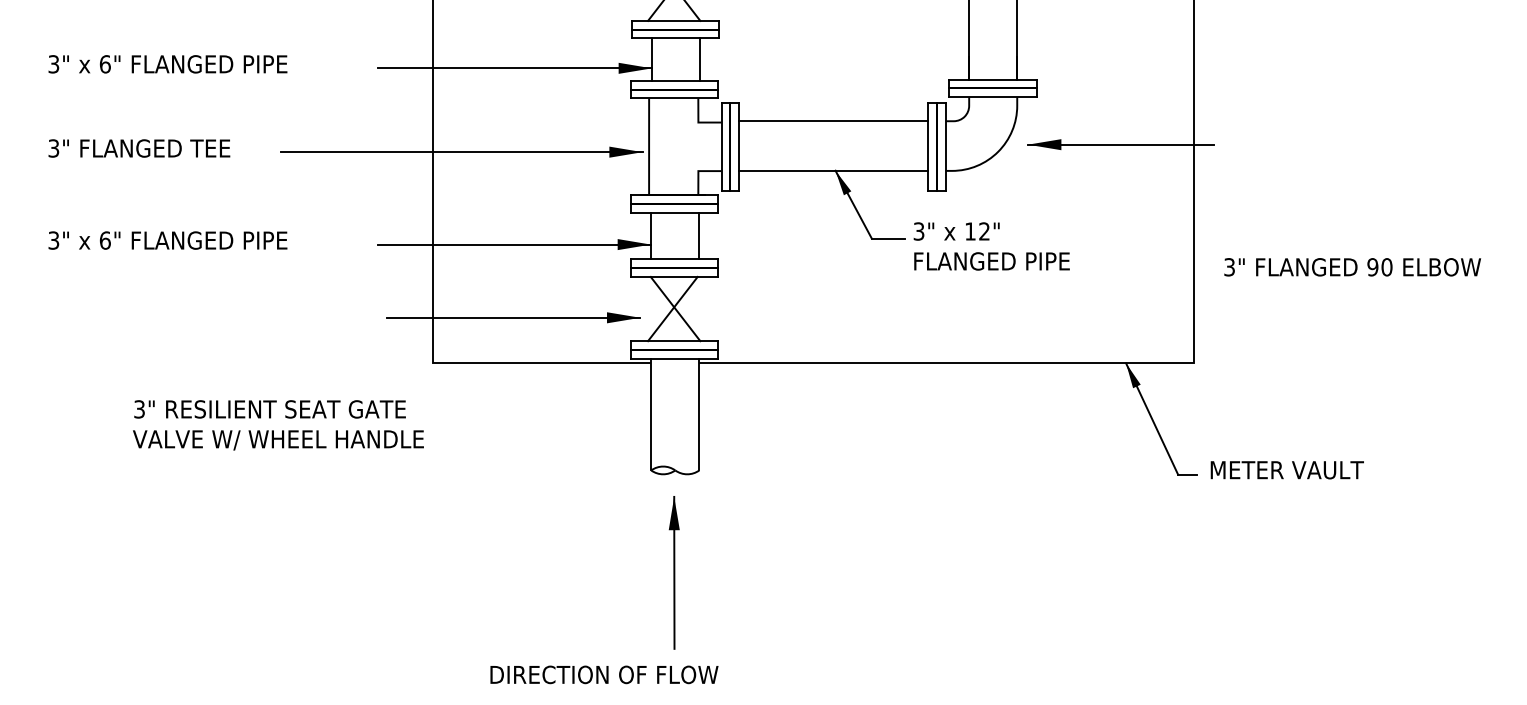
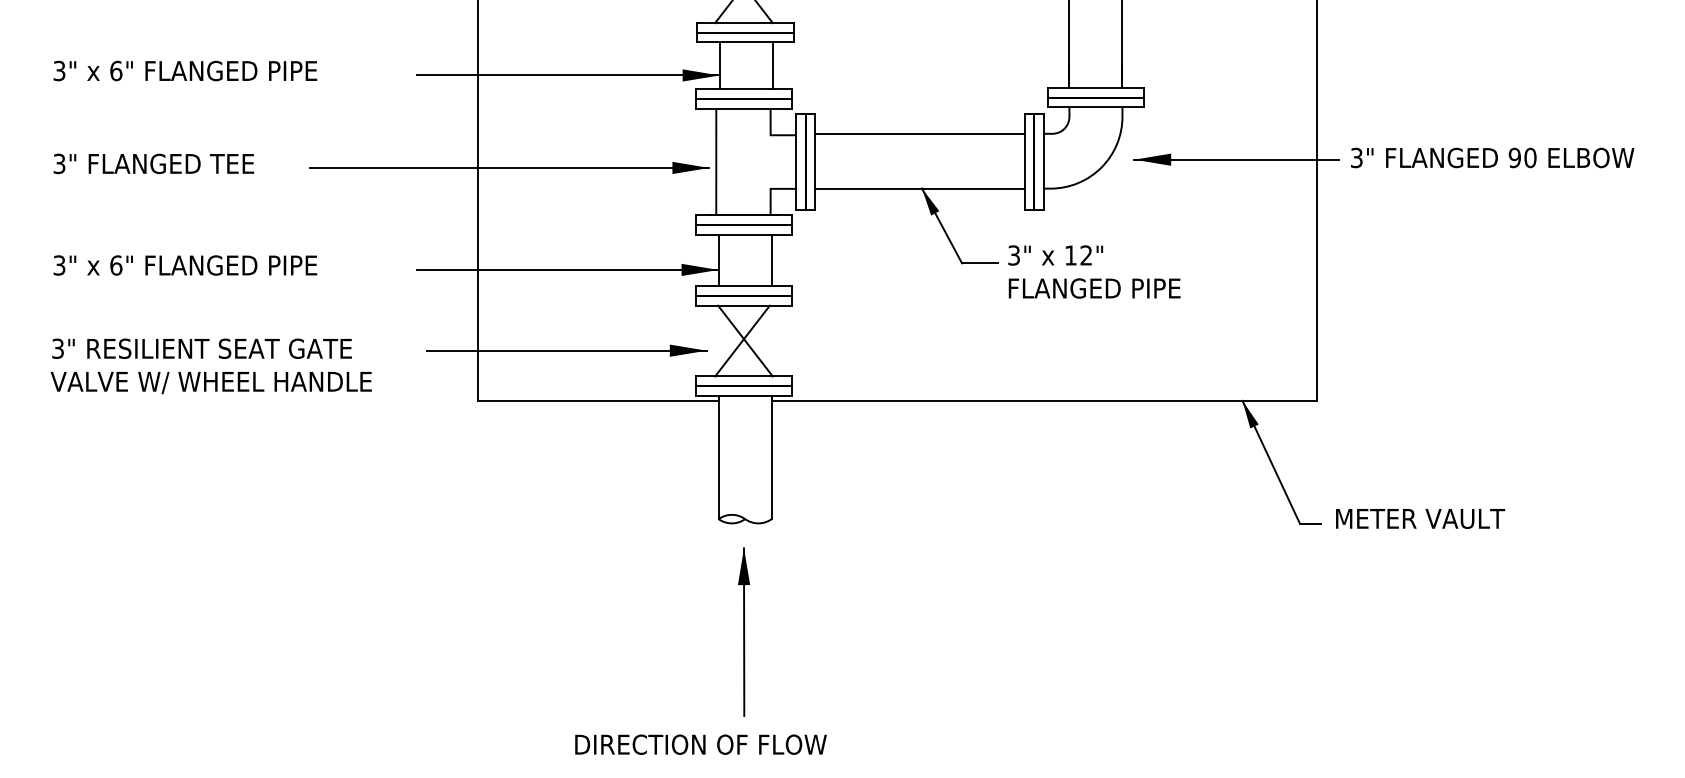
text: (1352, 266) -> (1492, 157), moved
text: (277, 425) -> (210, 366), moved
text: (603, 674) -> (700, 744), moved

